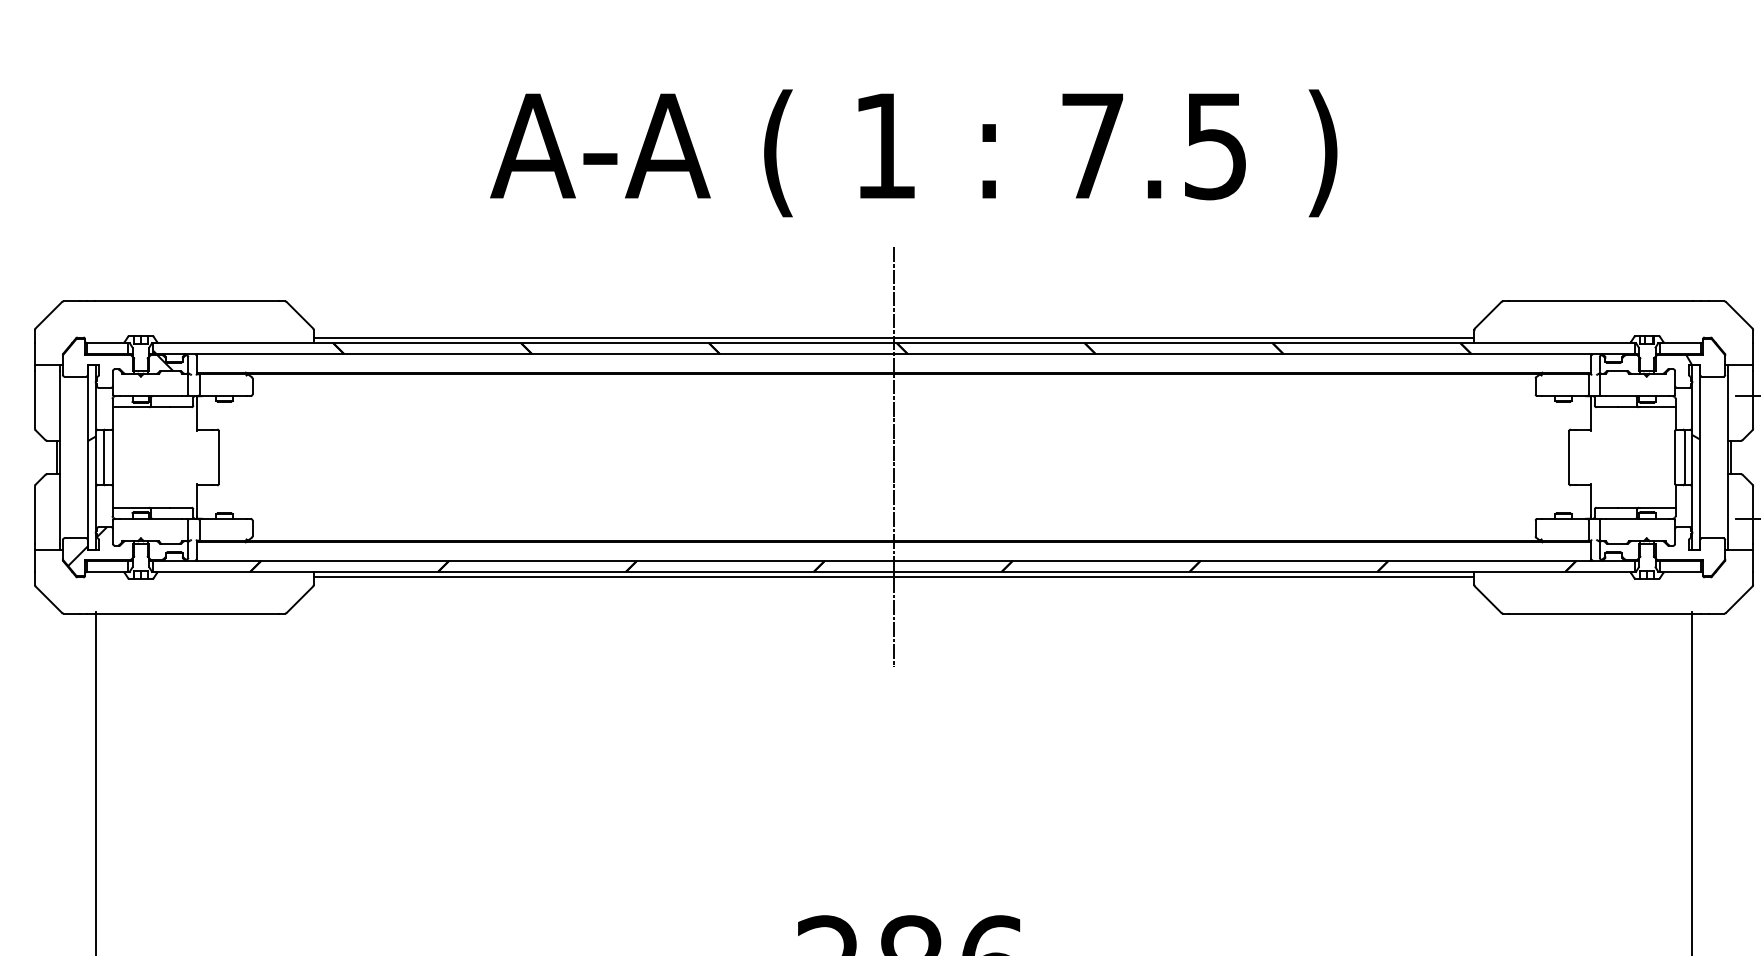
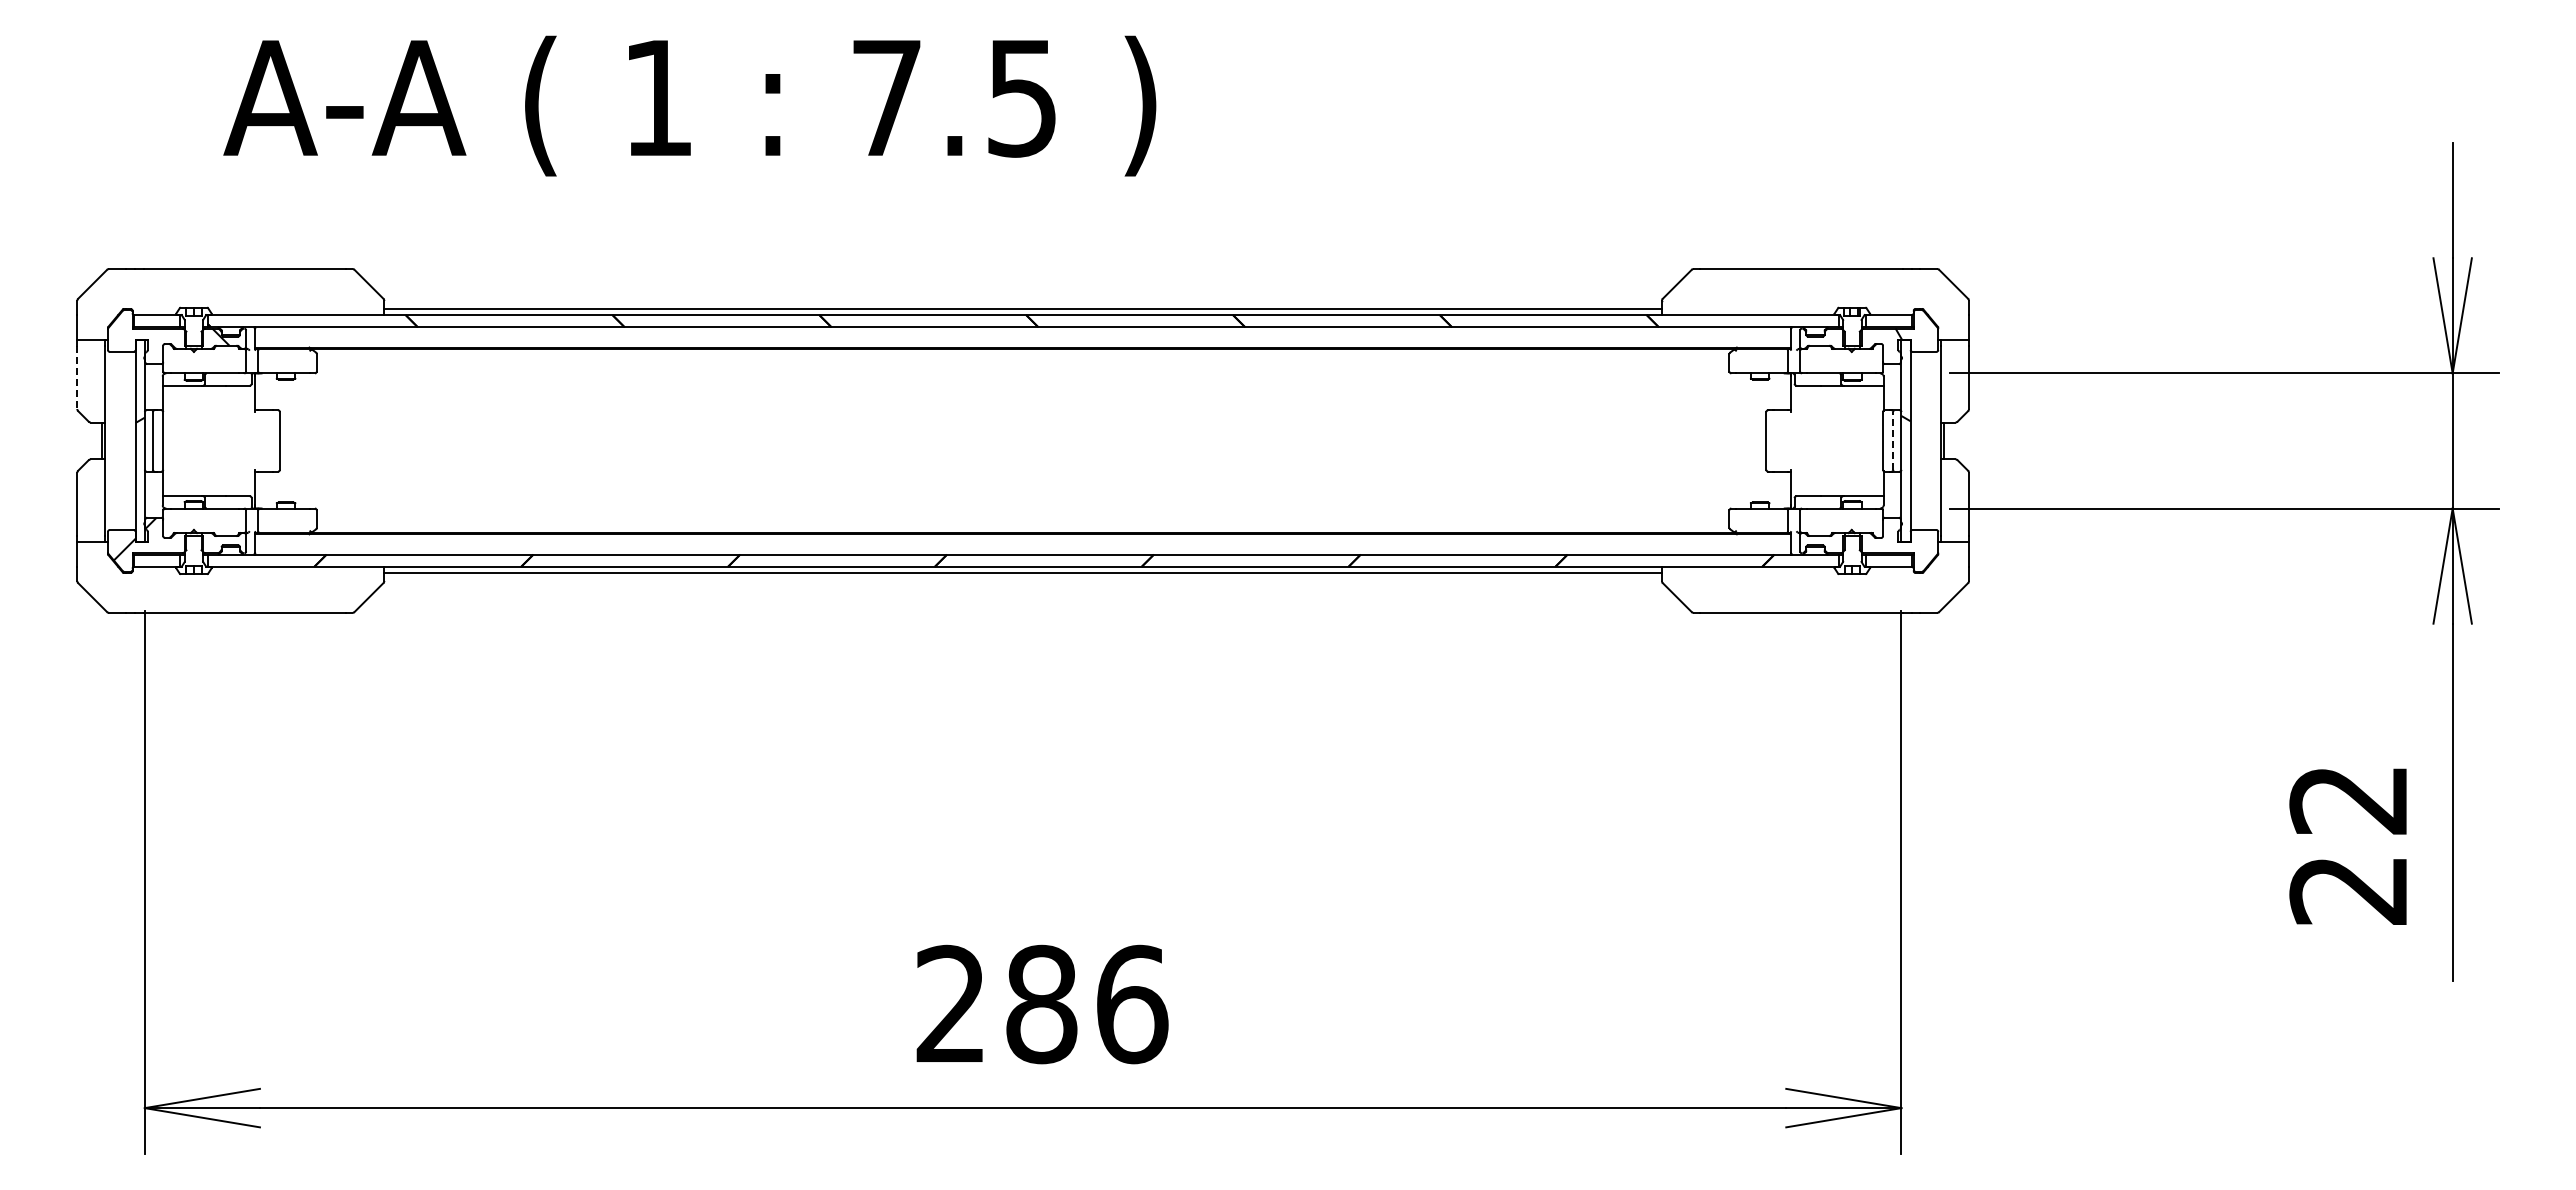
text: (913, 152) -> (689, 105), moved
line: (35, 399) -> (77, 377), solid -> dashed
line: (894, 457) -> (1023, 440), removed
line: (1684, 457) -> (1893, 440), solid -> dashed

